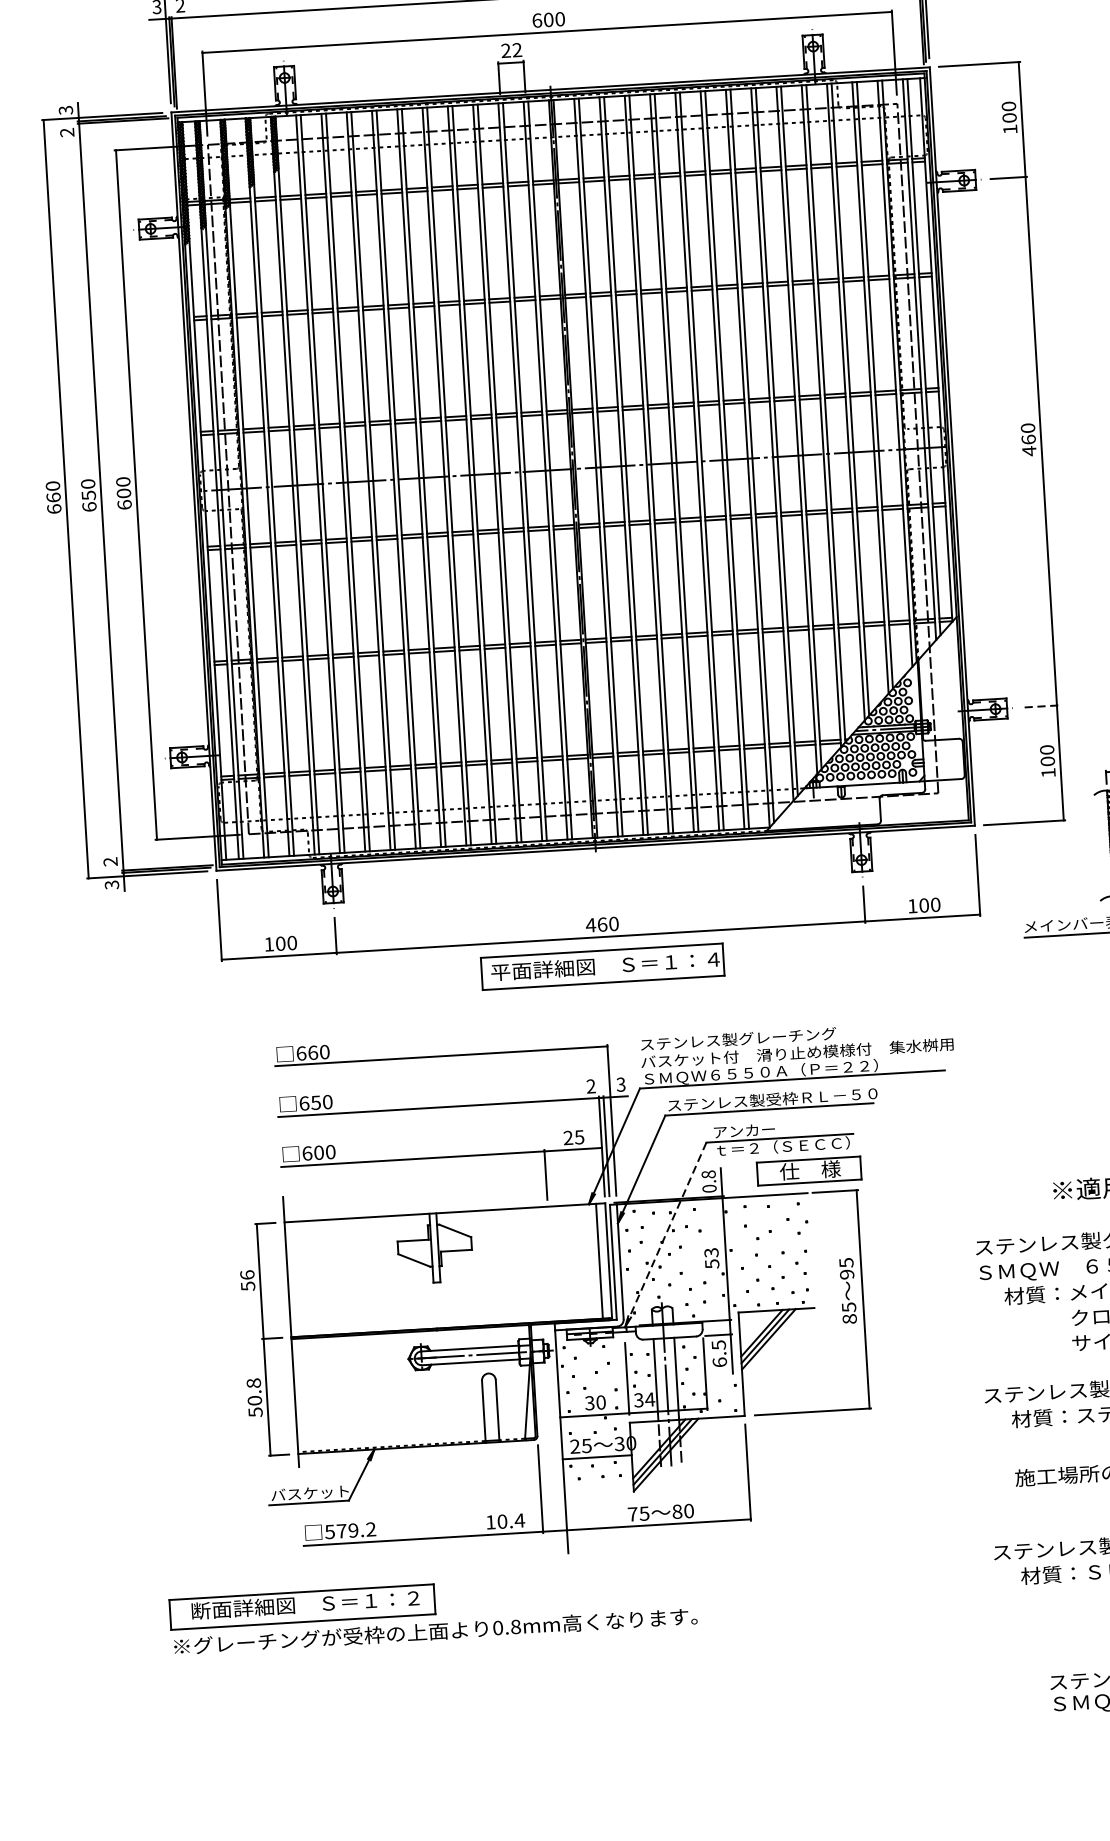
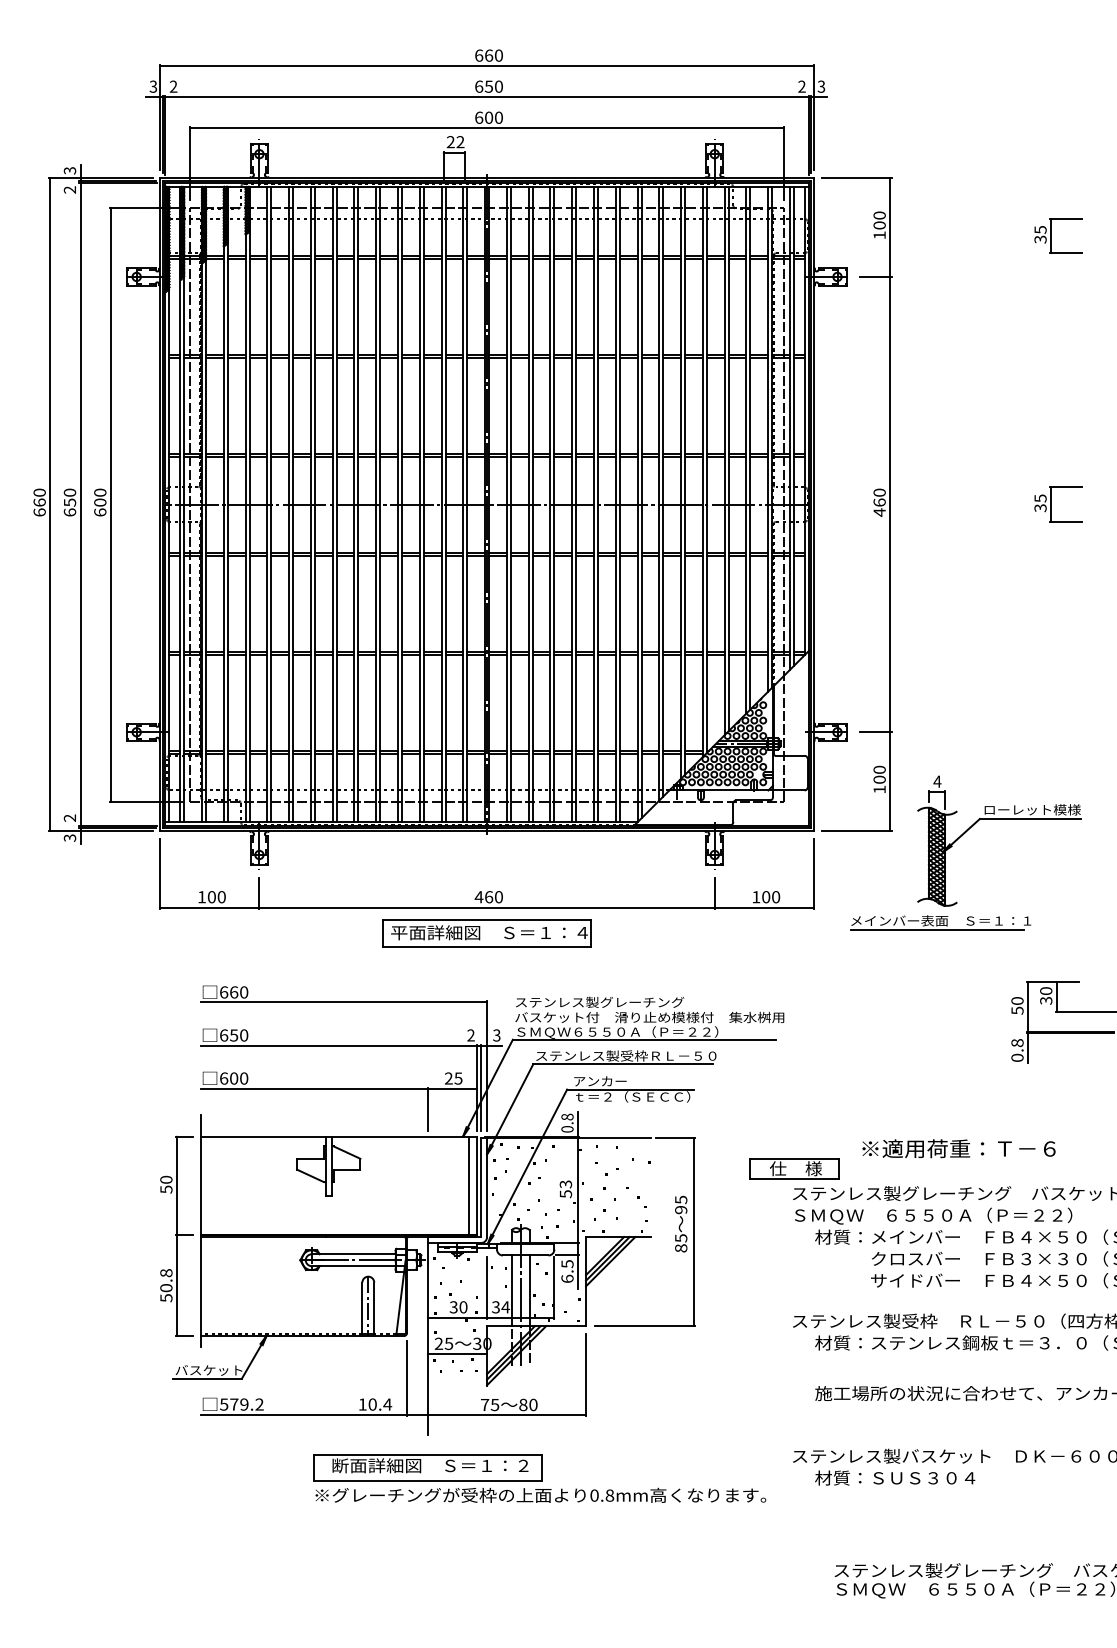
line: (1039, 706) -> (875, 732), dashed -> solid
part: (808, 1170) -> (794, 1168), moved
line: (665, 1234) -> (527, 1166), dashed -> solid
text: (247, 1274) -> (166, 1179), 56 -> 50
line: (490, 1408) -> (368, 1306), added
part: (432, 1611) -> (539, 1478), moved

